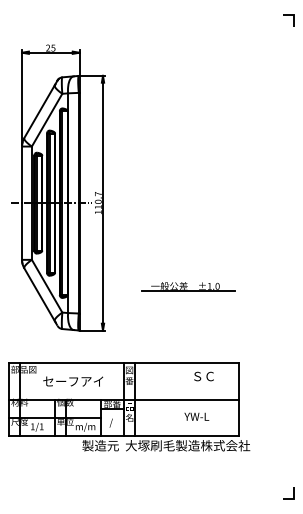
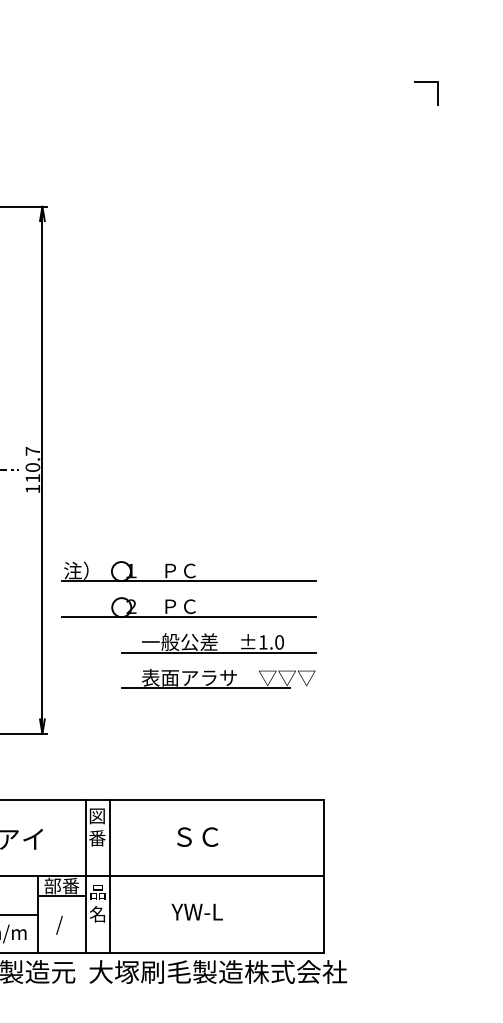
part: (173, 260) -> (188, 588), added
part: (187, 304) -> (217, 679), added
text: (203, 376) -> (196, 837), moved
text: (196, 416) -> (196, 911), moved

